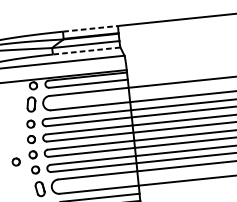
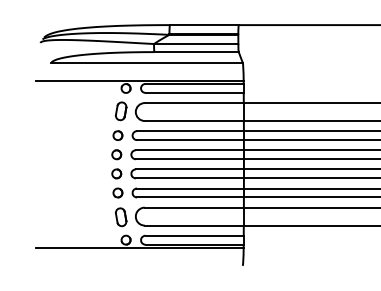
line: (90, 29) -> (204, 25), dashed -> solid
line: (86, 51) -> (196, 52), dashed -> solid
part: (15, 161) -> (94, 180), removed

